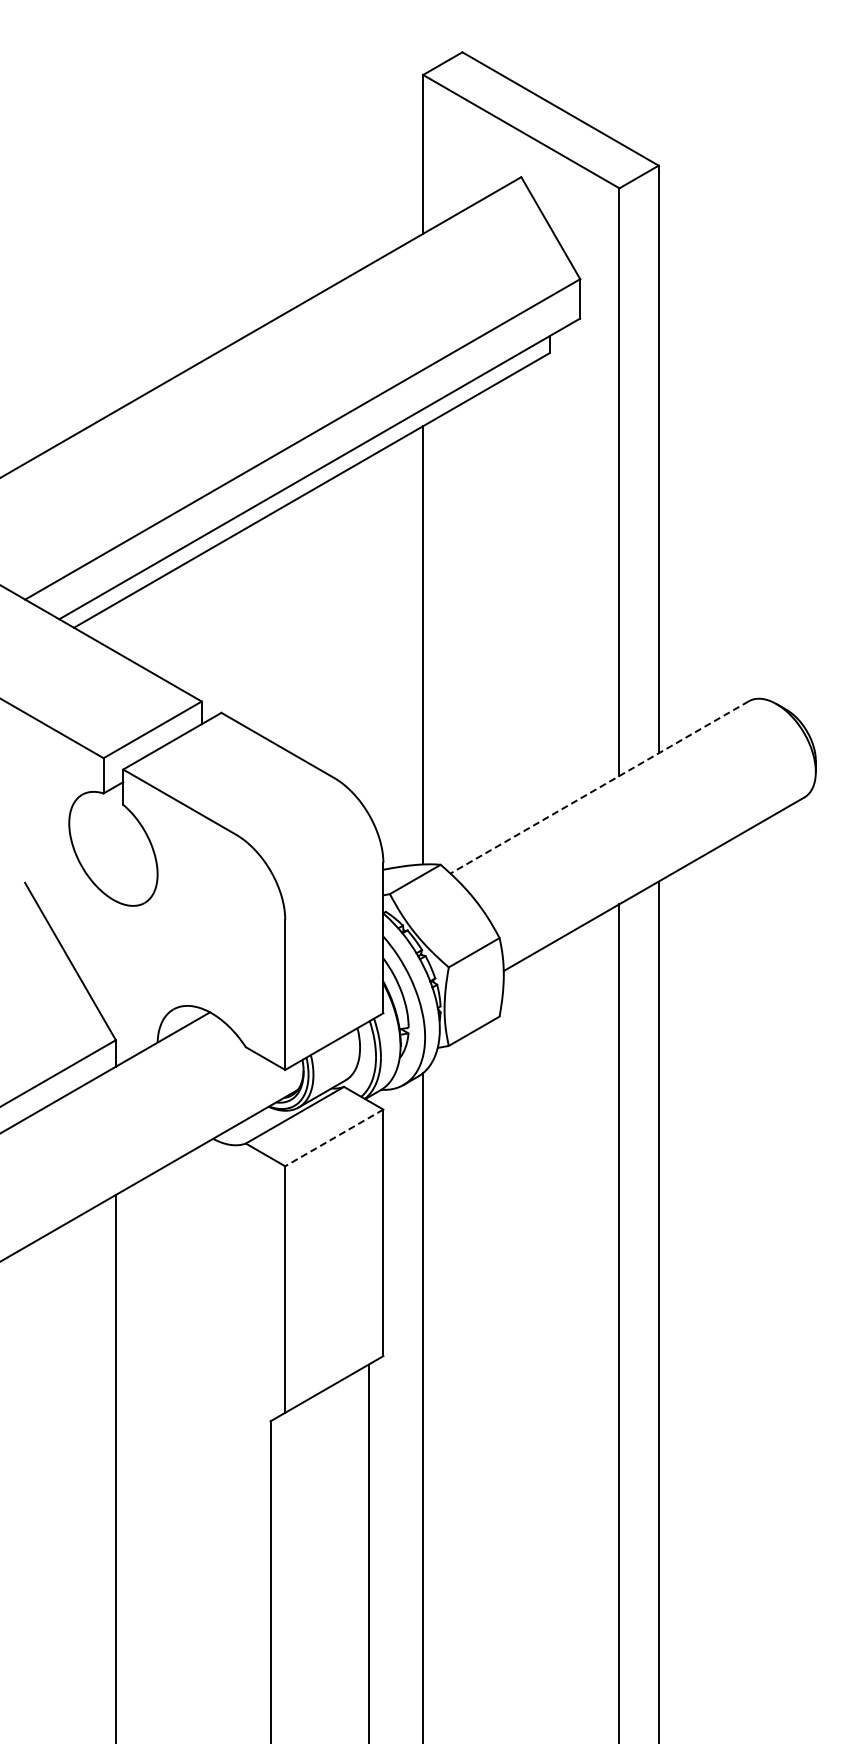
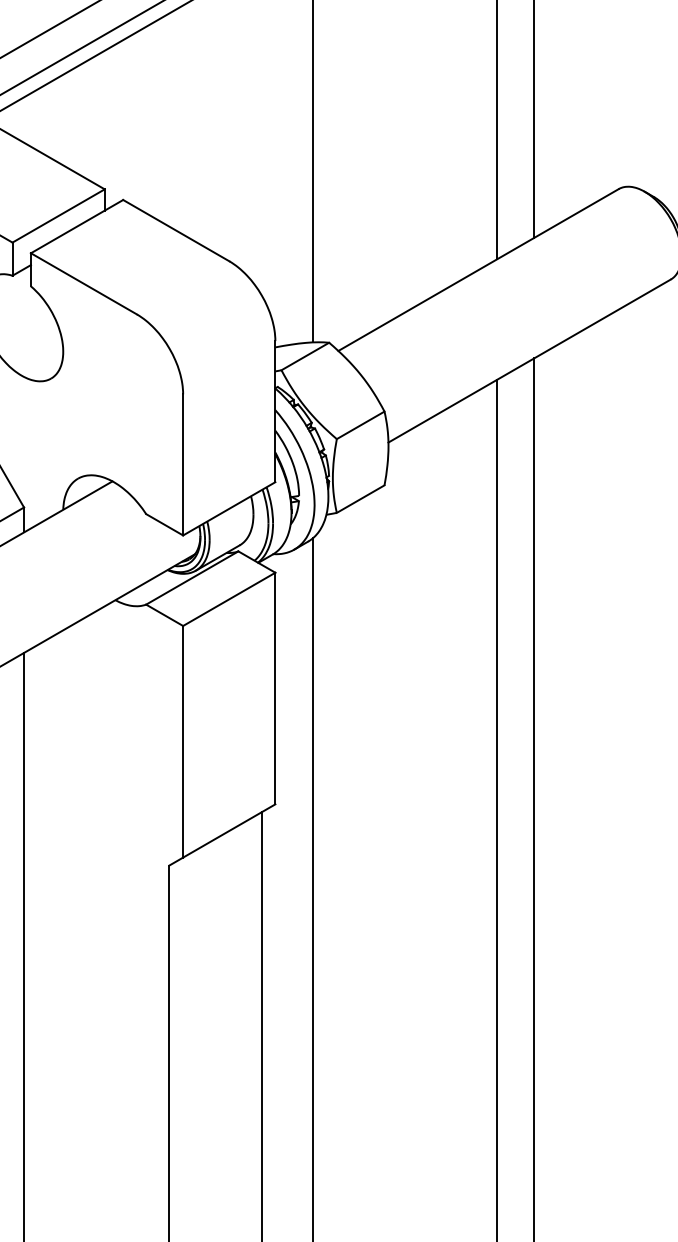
line: (599, 787) -> (478, 270), dashed -> solid
line: (334, 1137) -> (229, 598), dashed -> solid

